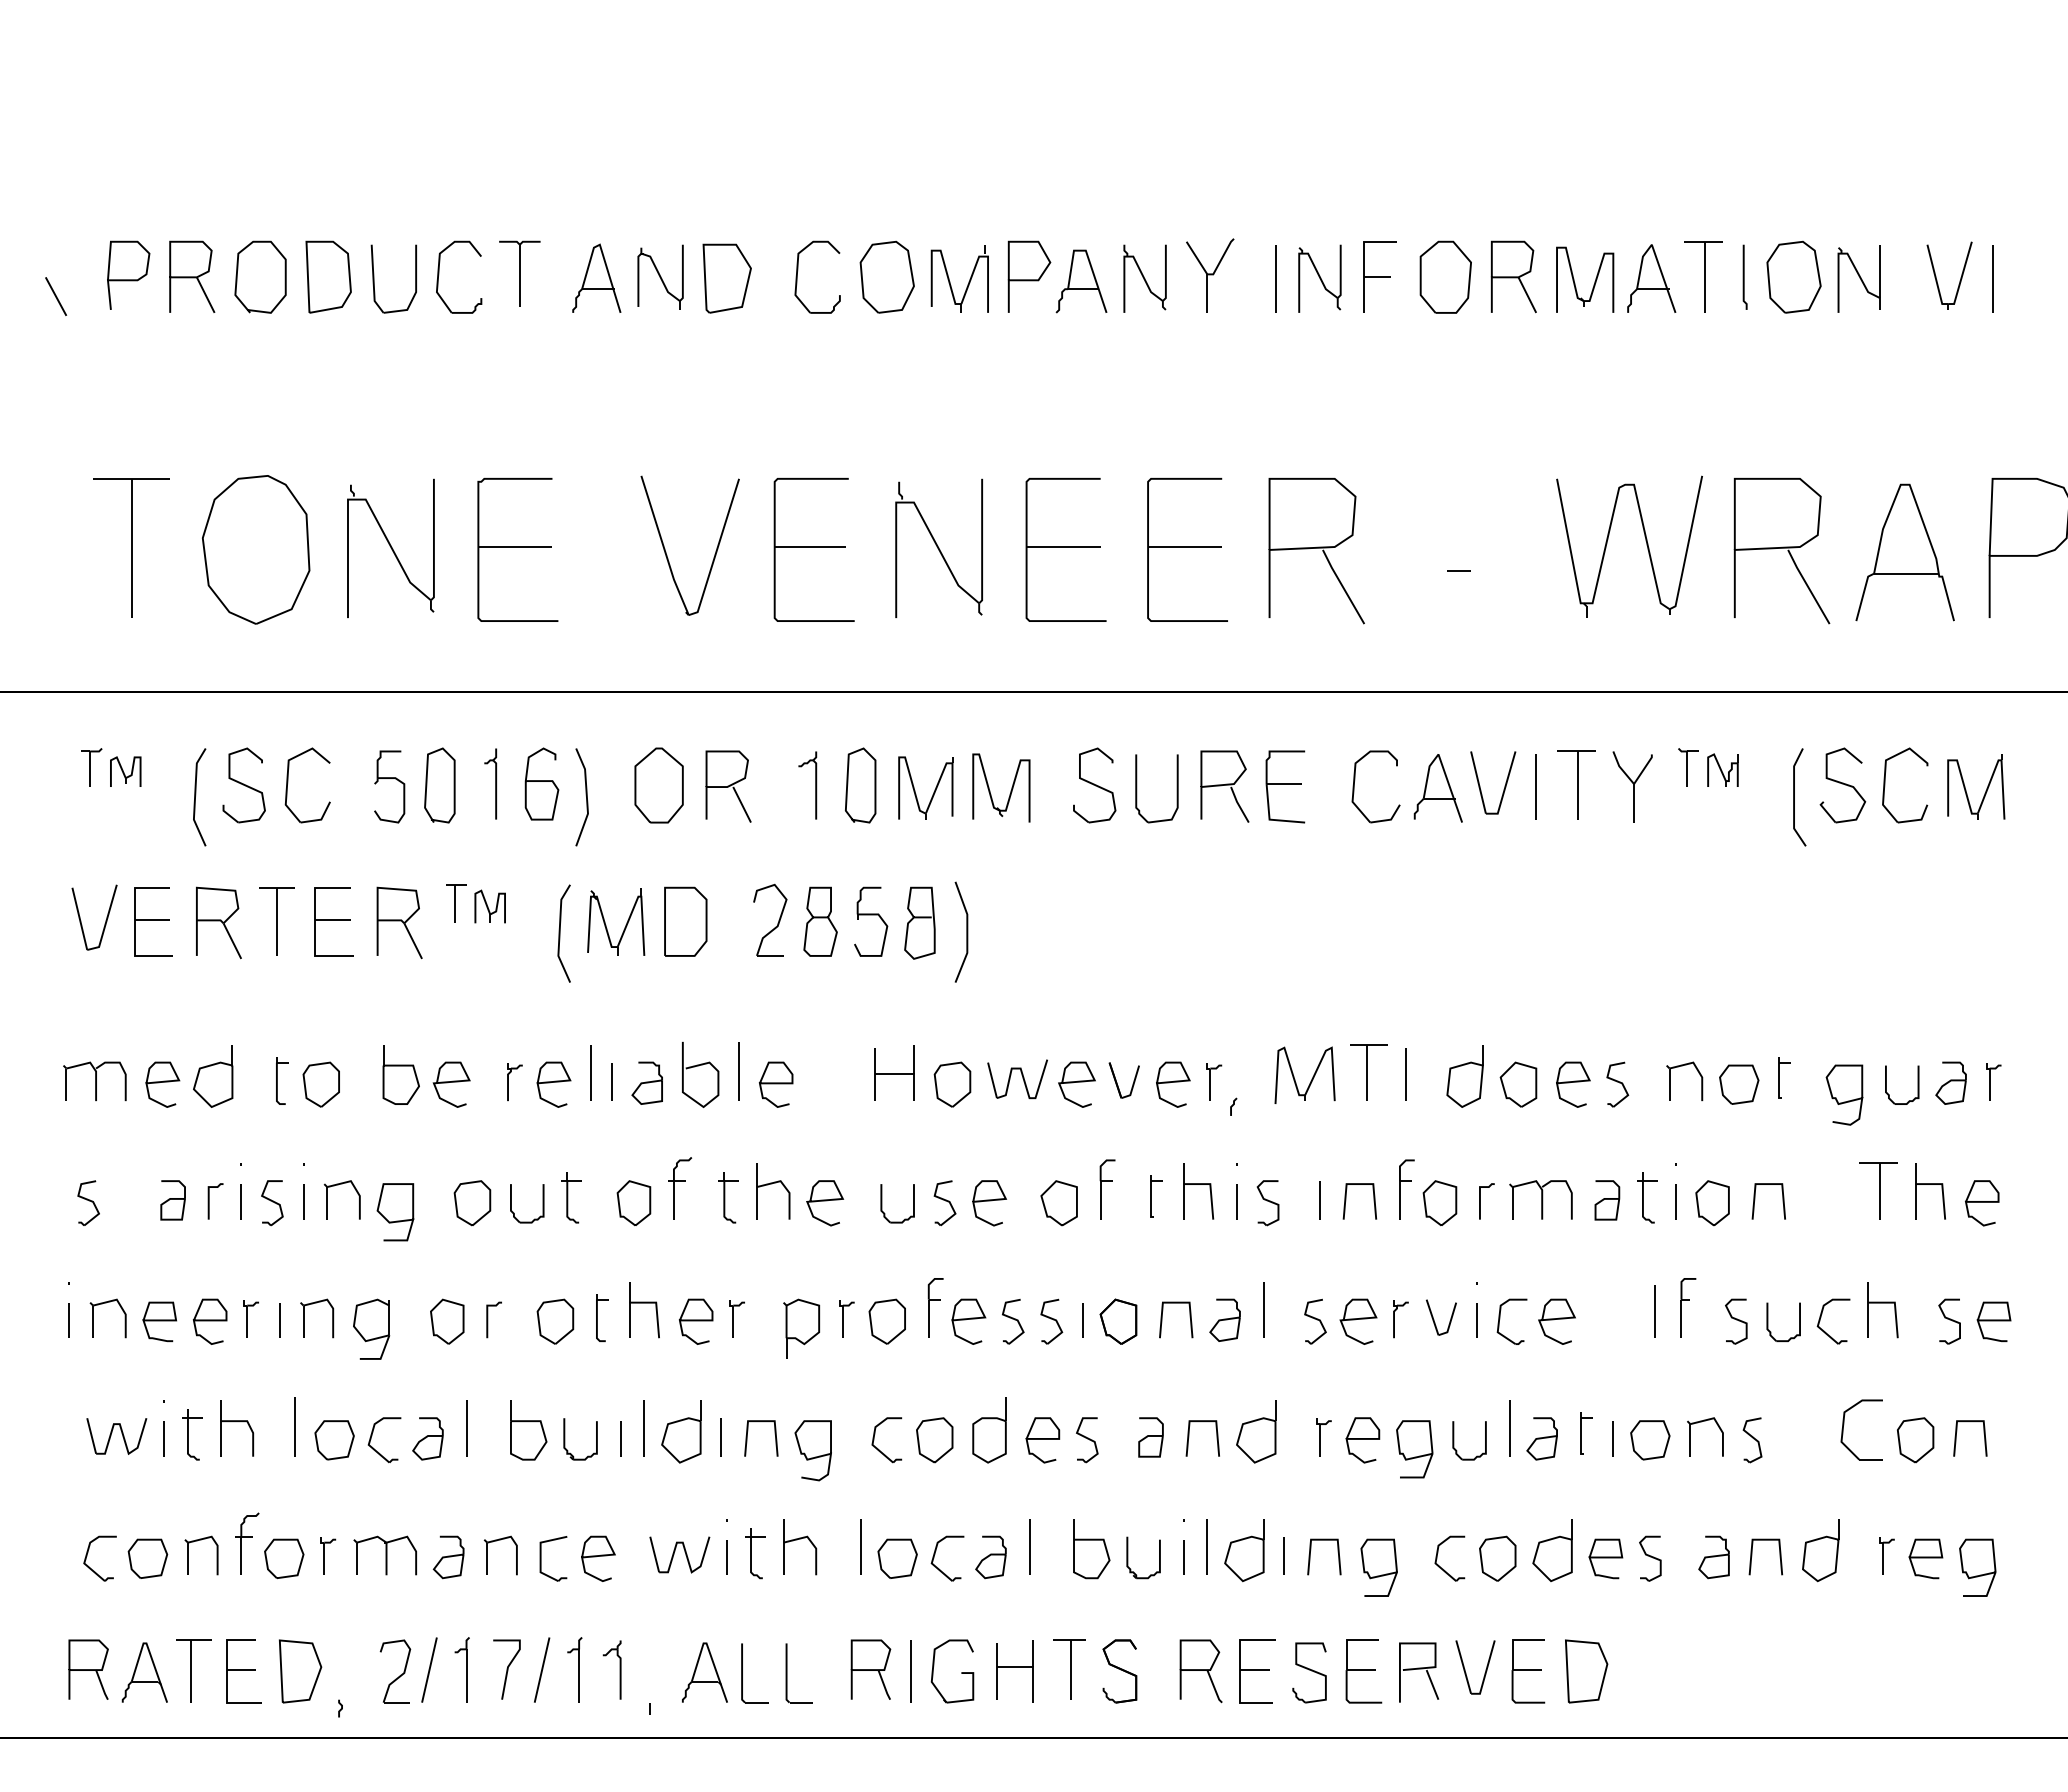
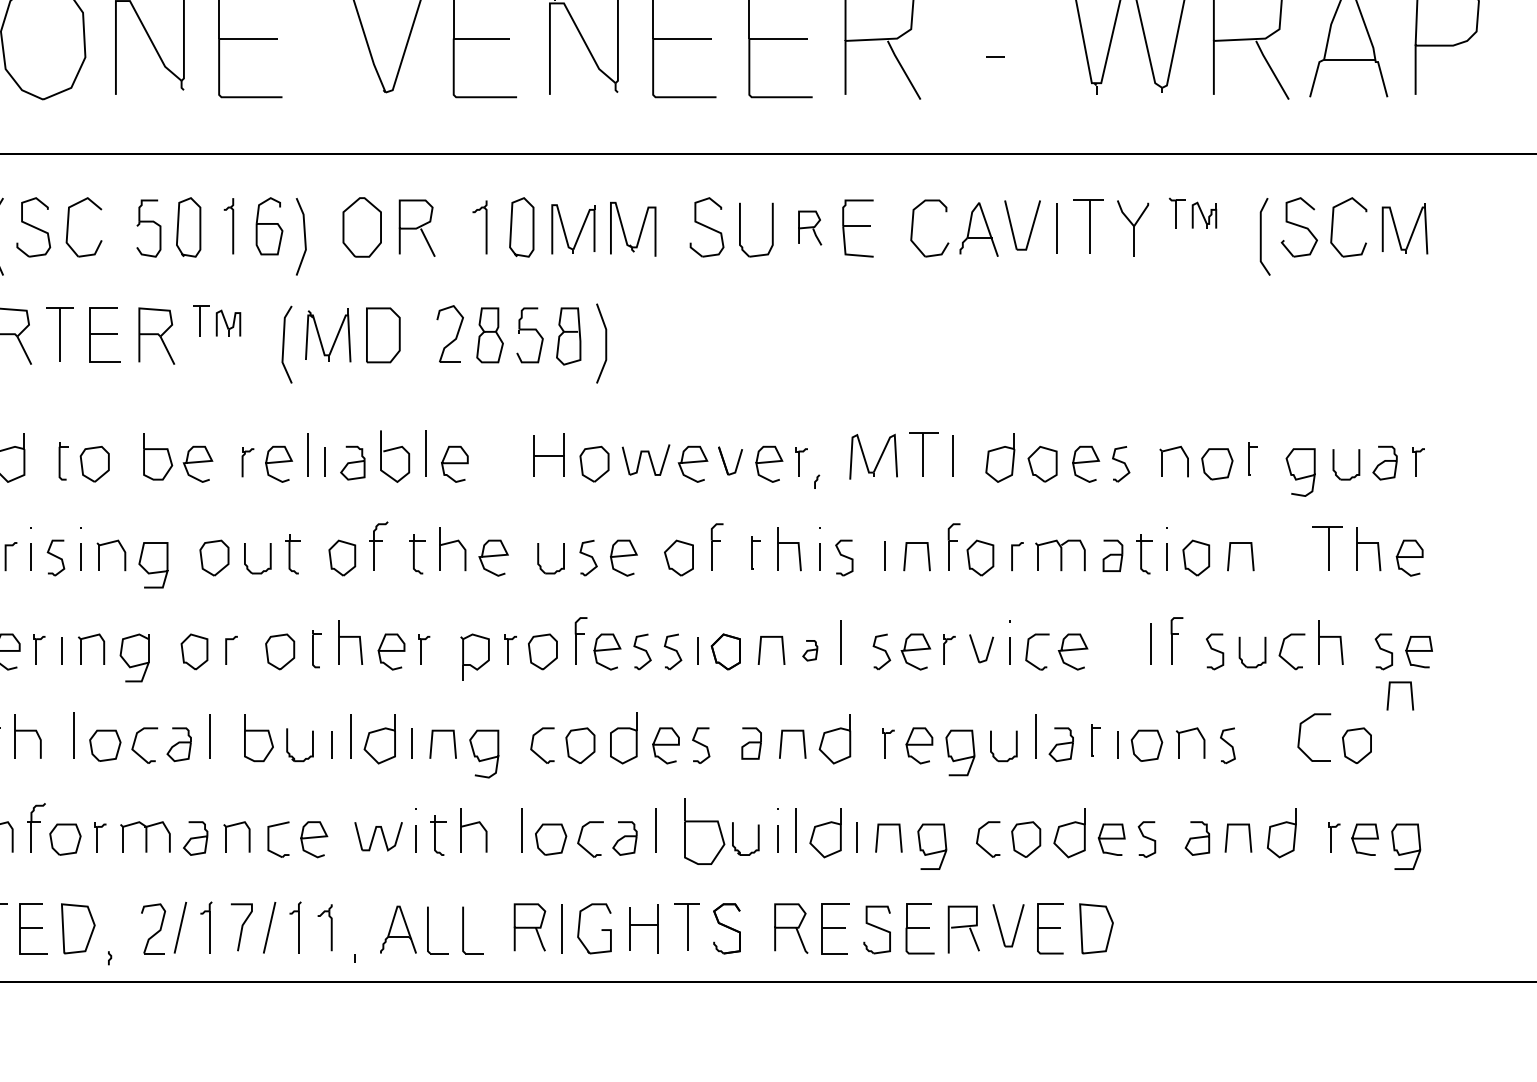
part: (1224, 786) -> (809, 228), size x0.6
part: (1224, 1319) -> (809, 650), size x0.6
line: (1983, 1433) -> (1410, 692), moved
part: (1091, 1549) -> (704, 832), size x1.4

